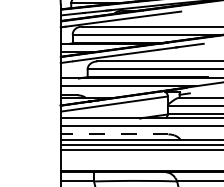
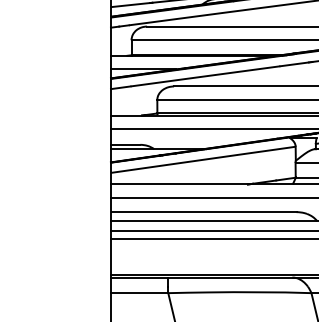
line: (114, 134) -> (203, 212), dashed -> solid

